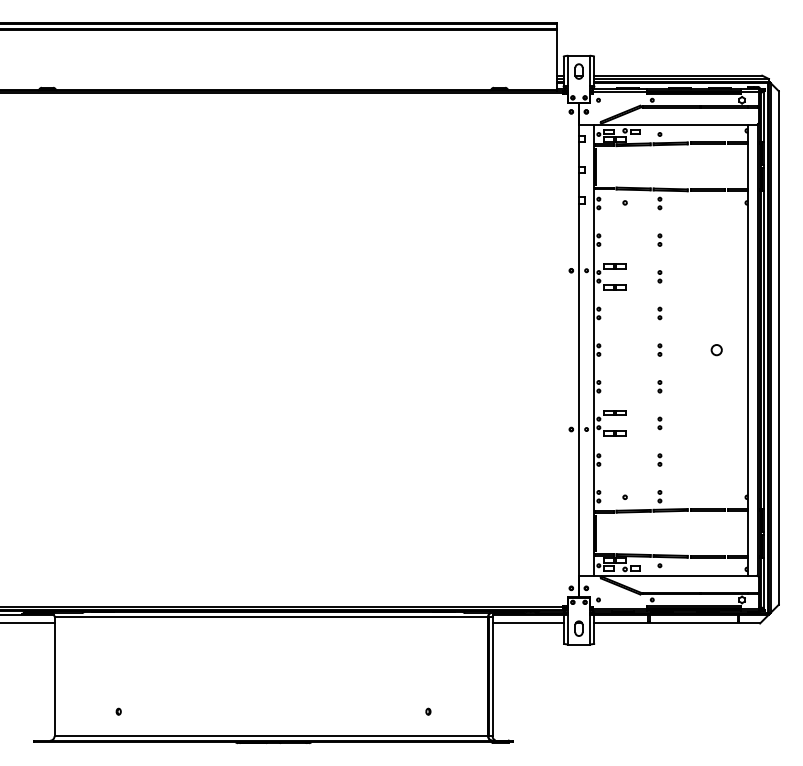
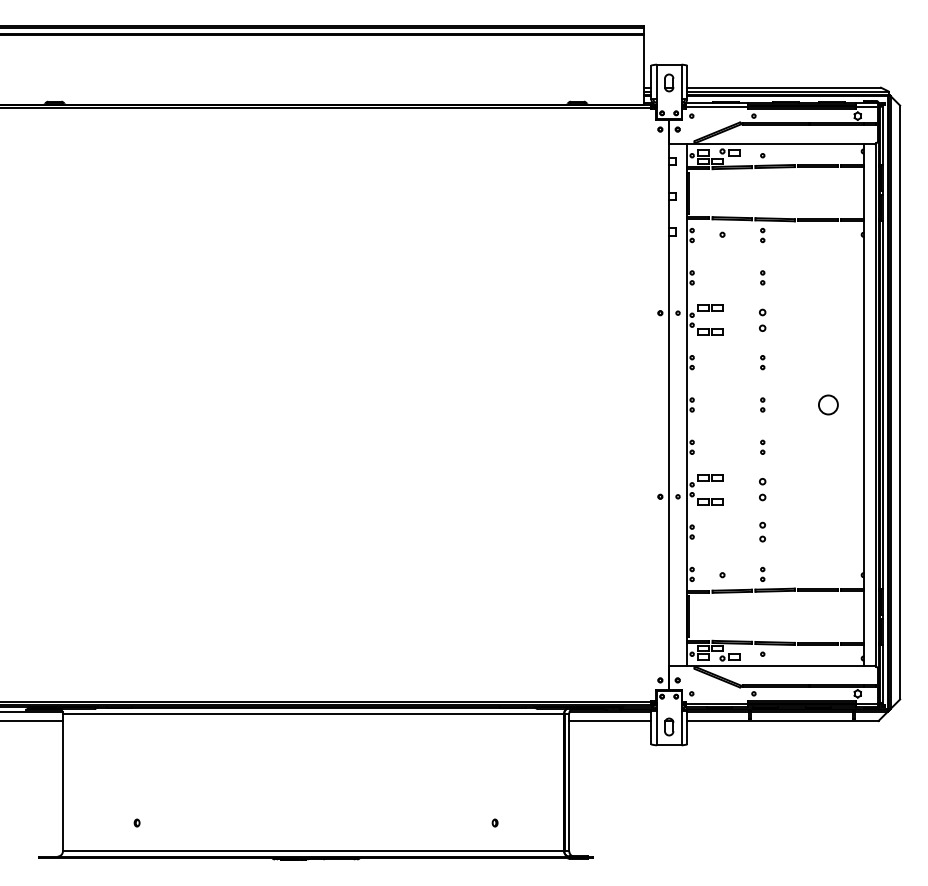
part: (659, 276) -> (762, 319), size x1.6
circle: (716, 349) -> (828, 404), size x1.6
part: (659, 423) -> (762, 489), size x1.6
part: (659, 459) -> (762, 531), size x1.4

